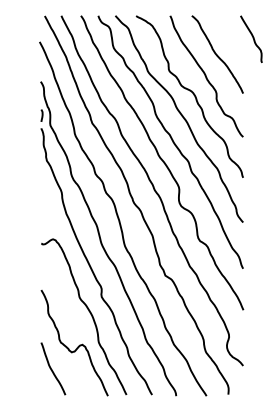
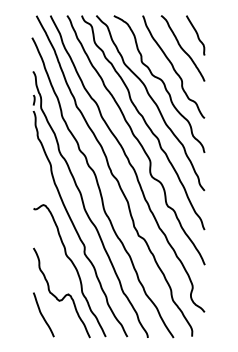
curve: (252, 39) -> (196, 35), moved

